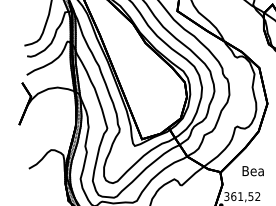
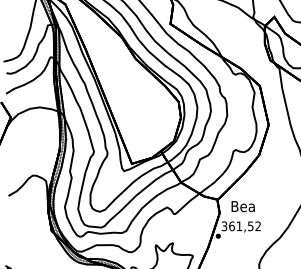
text: (252, 171) -> (242, 206), moved

